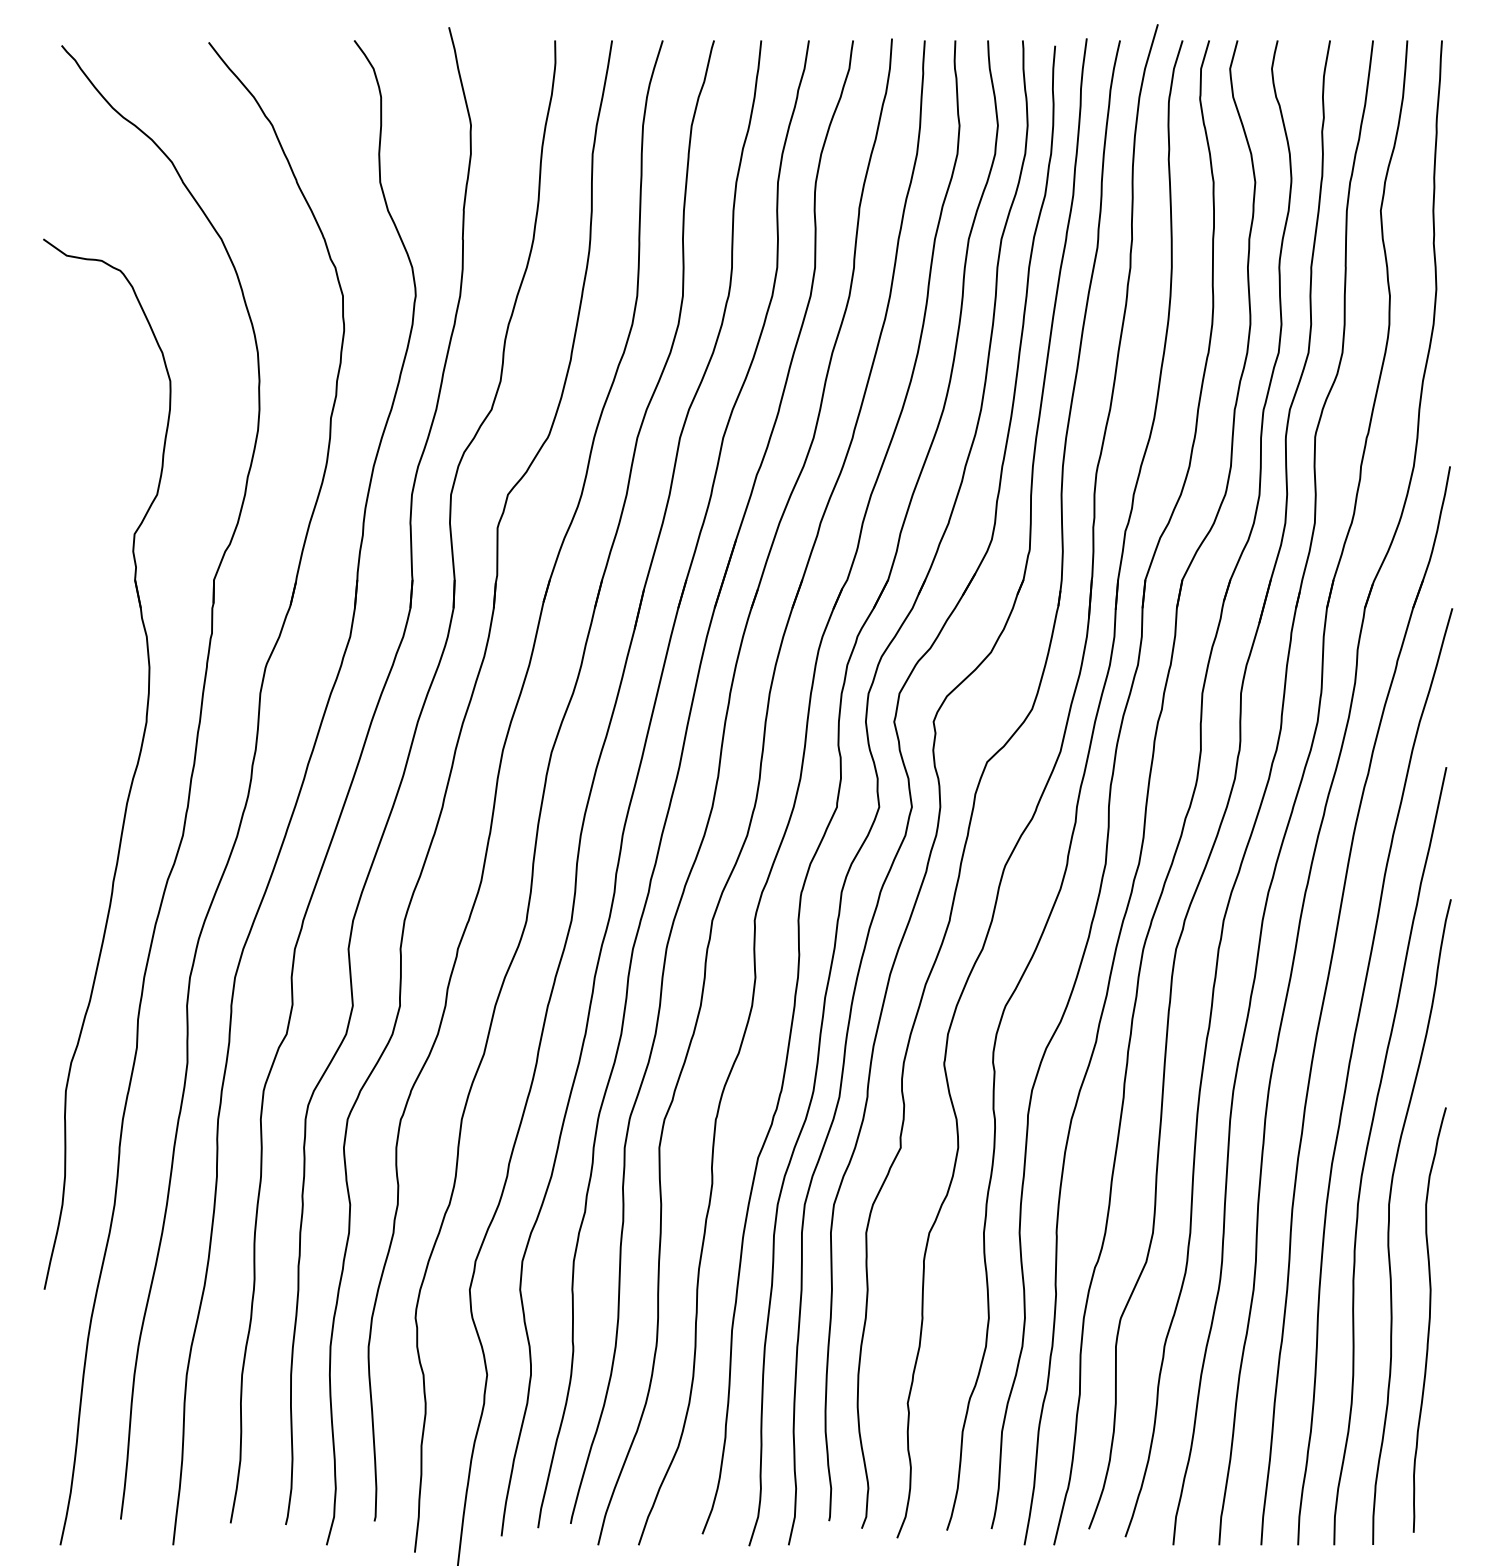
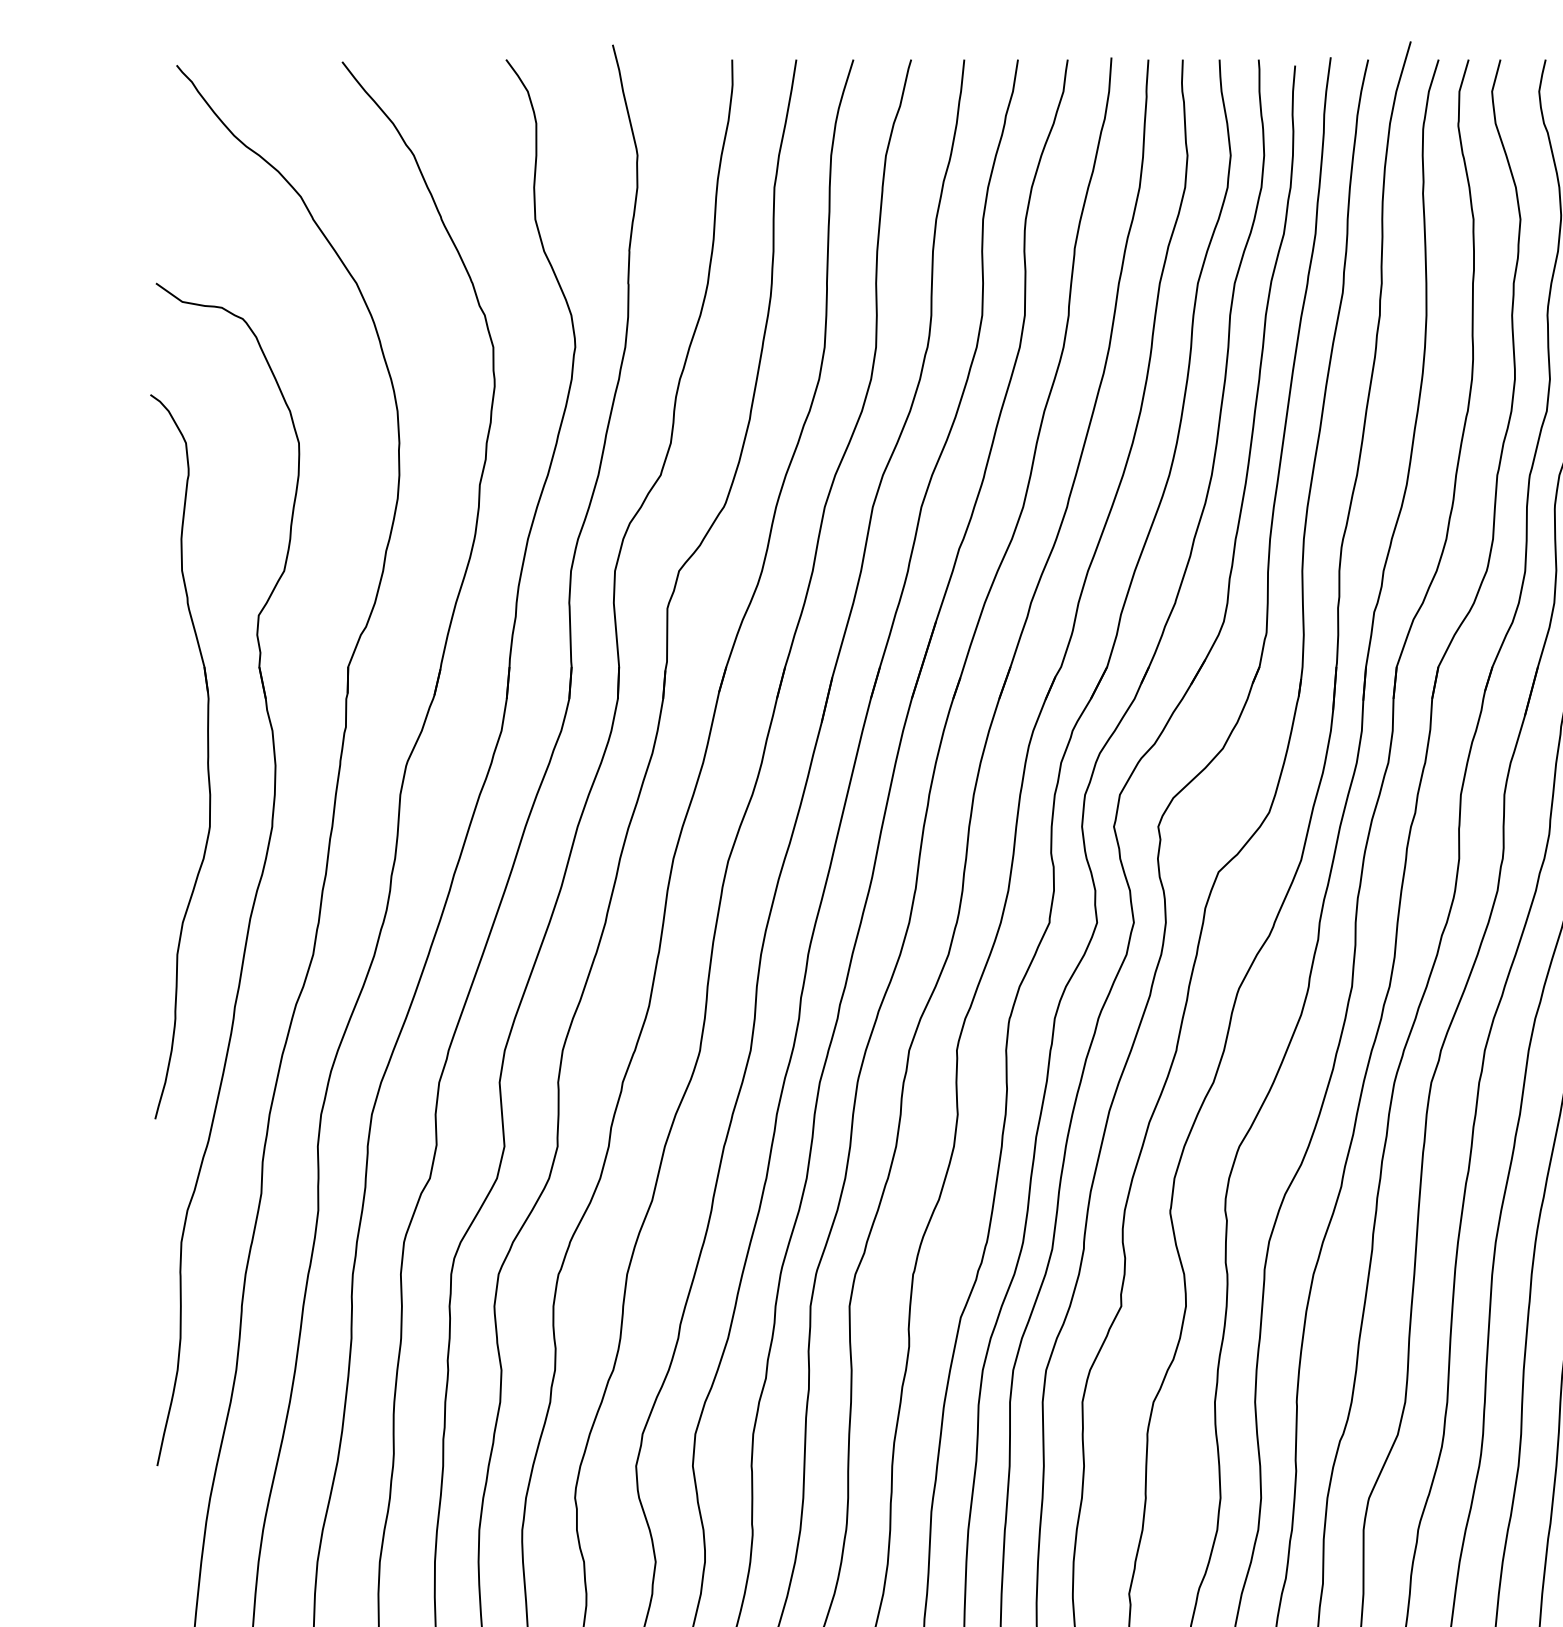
part: (88, 659) -> (206, 756), added

